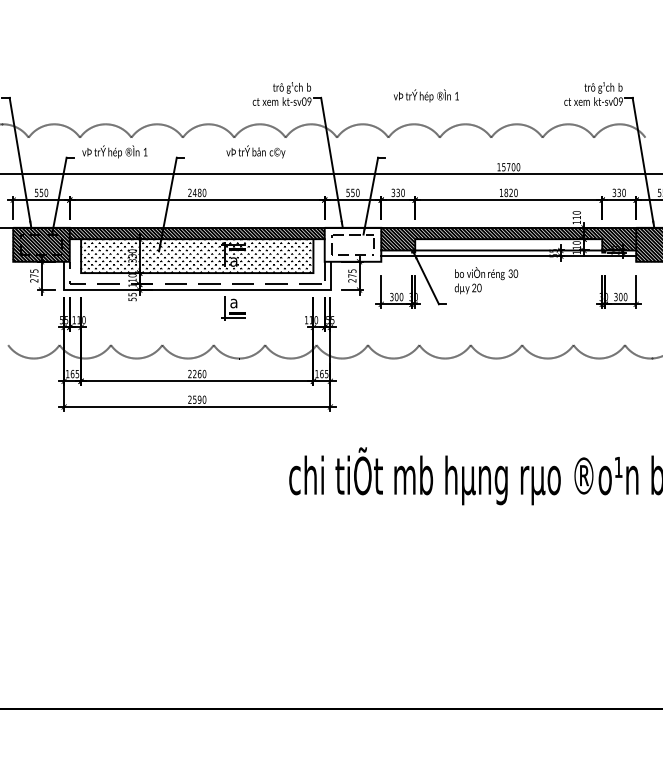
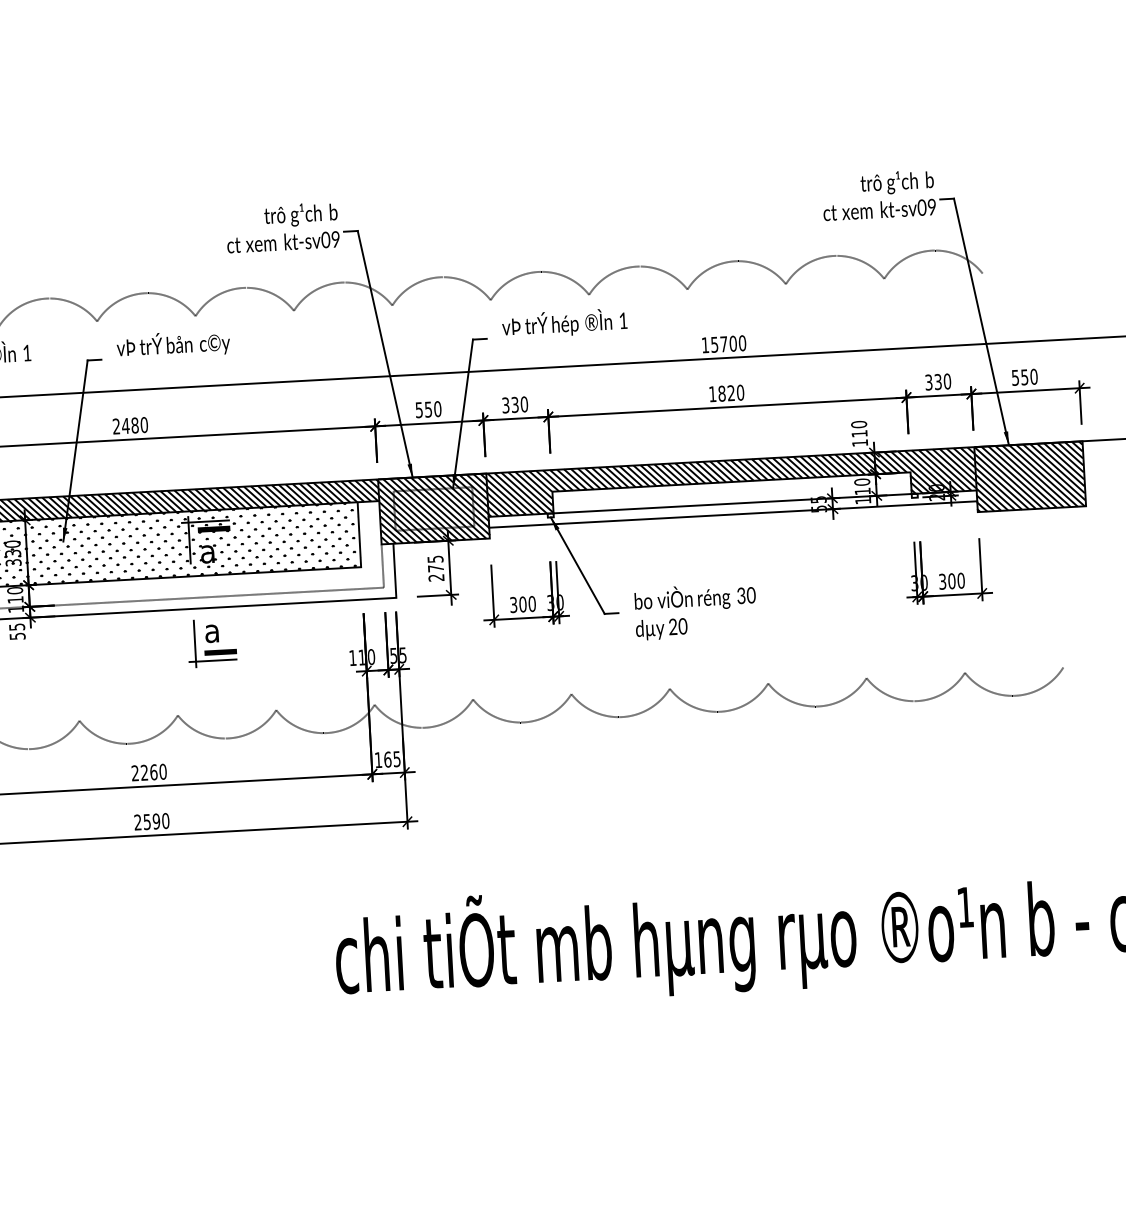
text: (425, 95) -> (563, 322), moved
text: (255, 151) -> (172, 343), moved
hatch: (352, 244) -> (432, 508), added
text: (486, 280) -> (695, 611), moved

